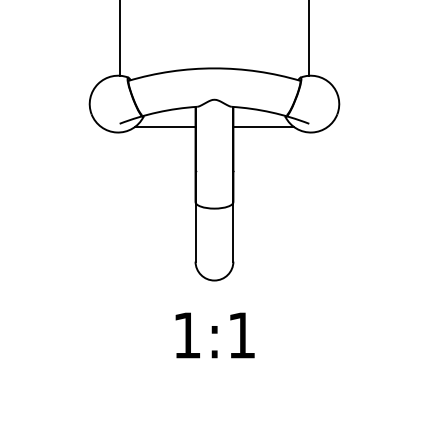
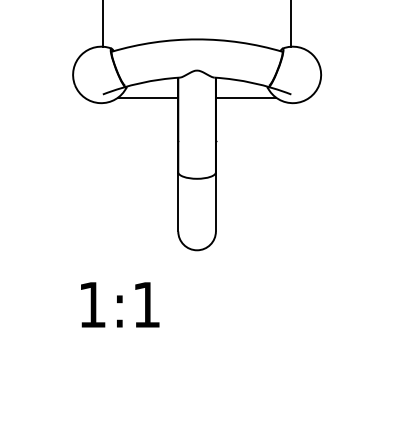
text: (214, 335) -> (119, 304), moved

